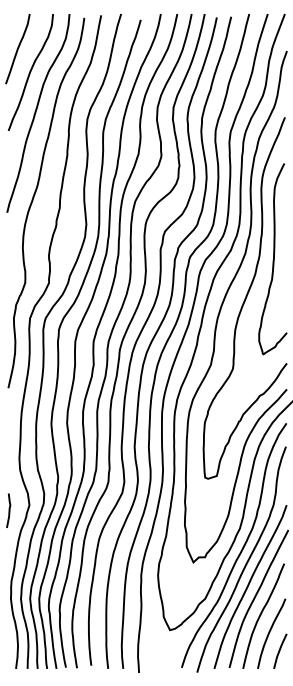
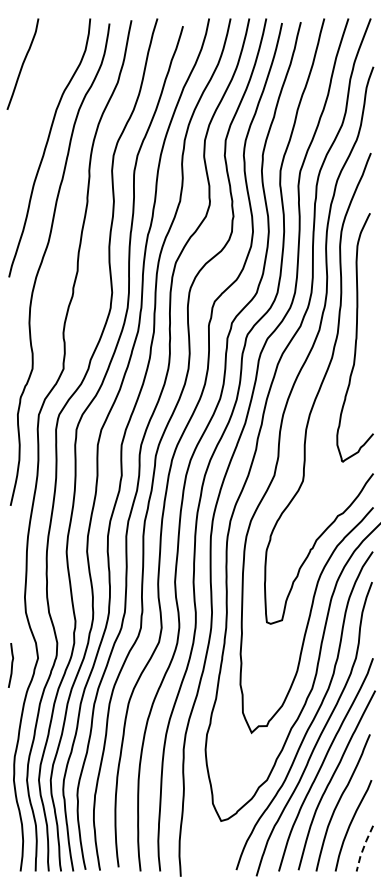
curve: (30, 72) -> (39, 94), removed
line: (279, 651) -> (363, 848), solid -> dashed

